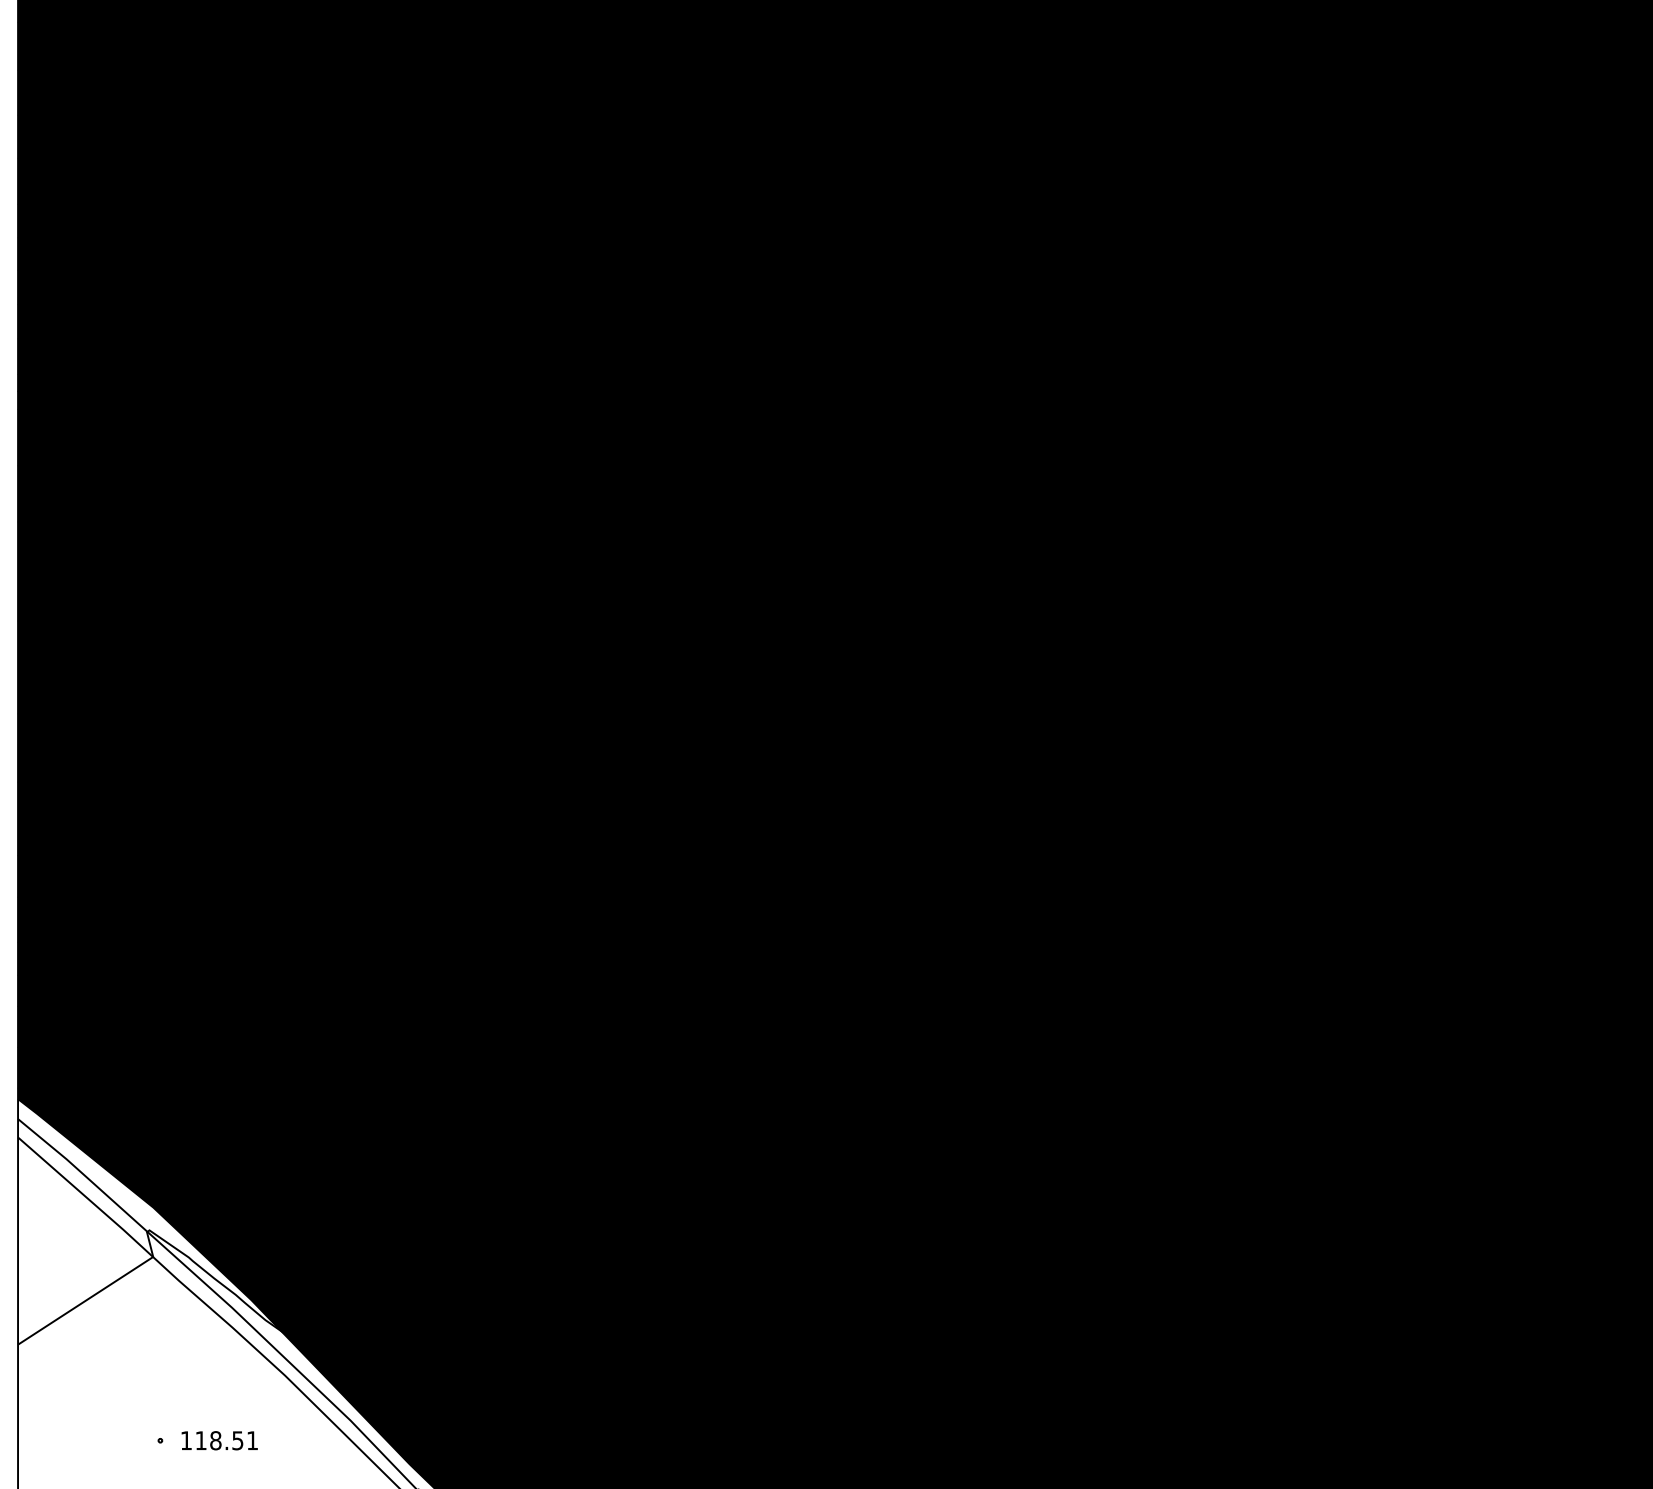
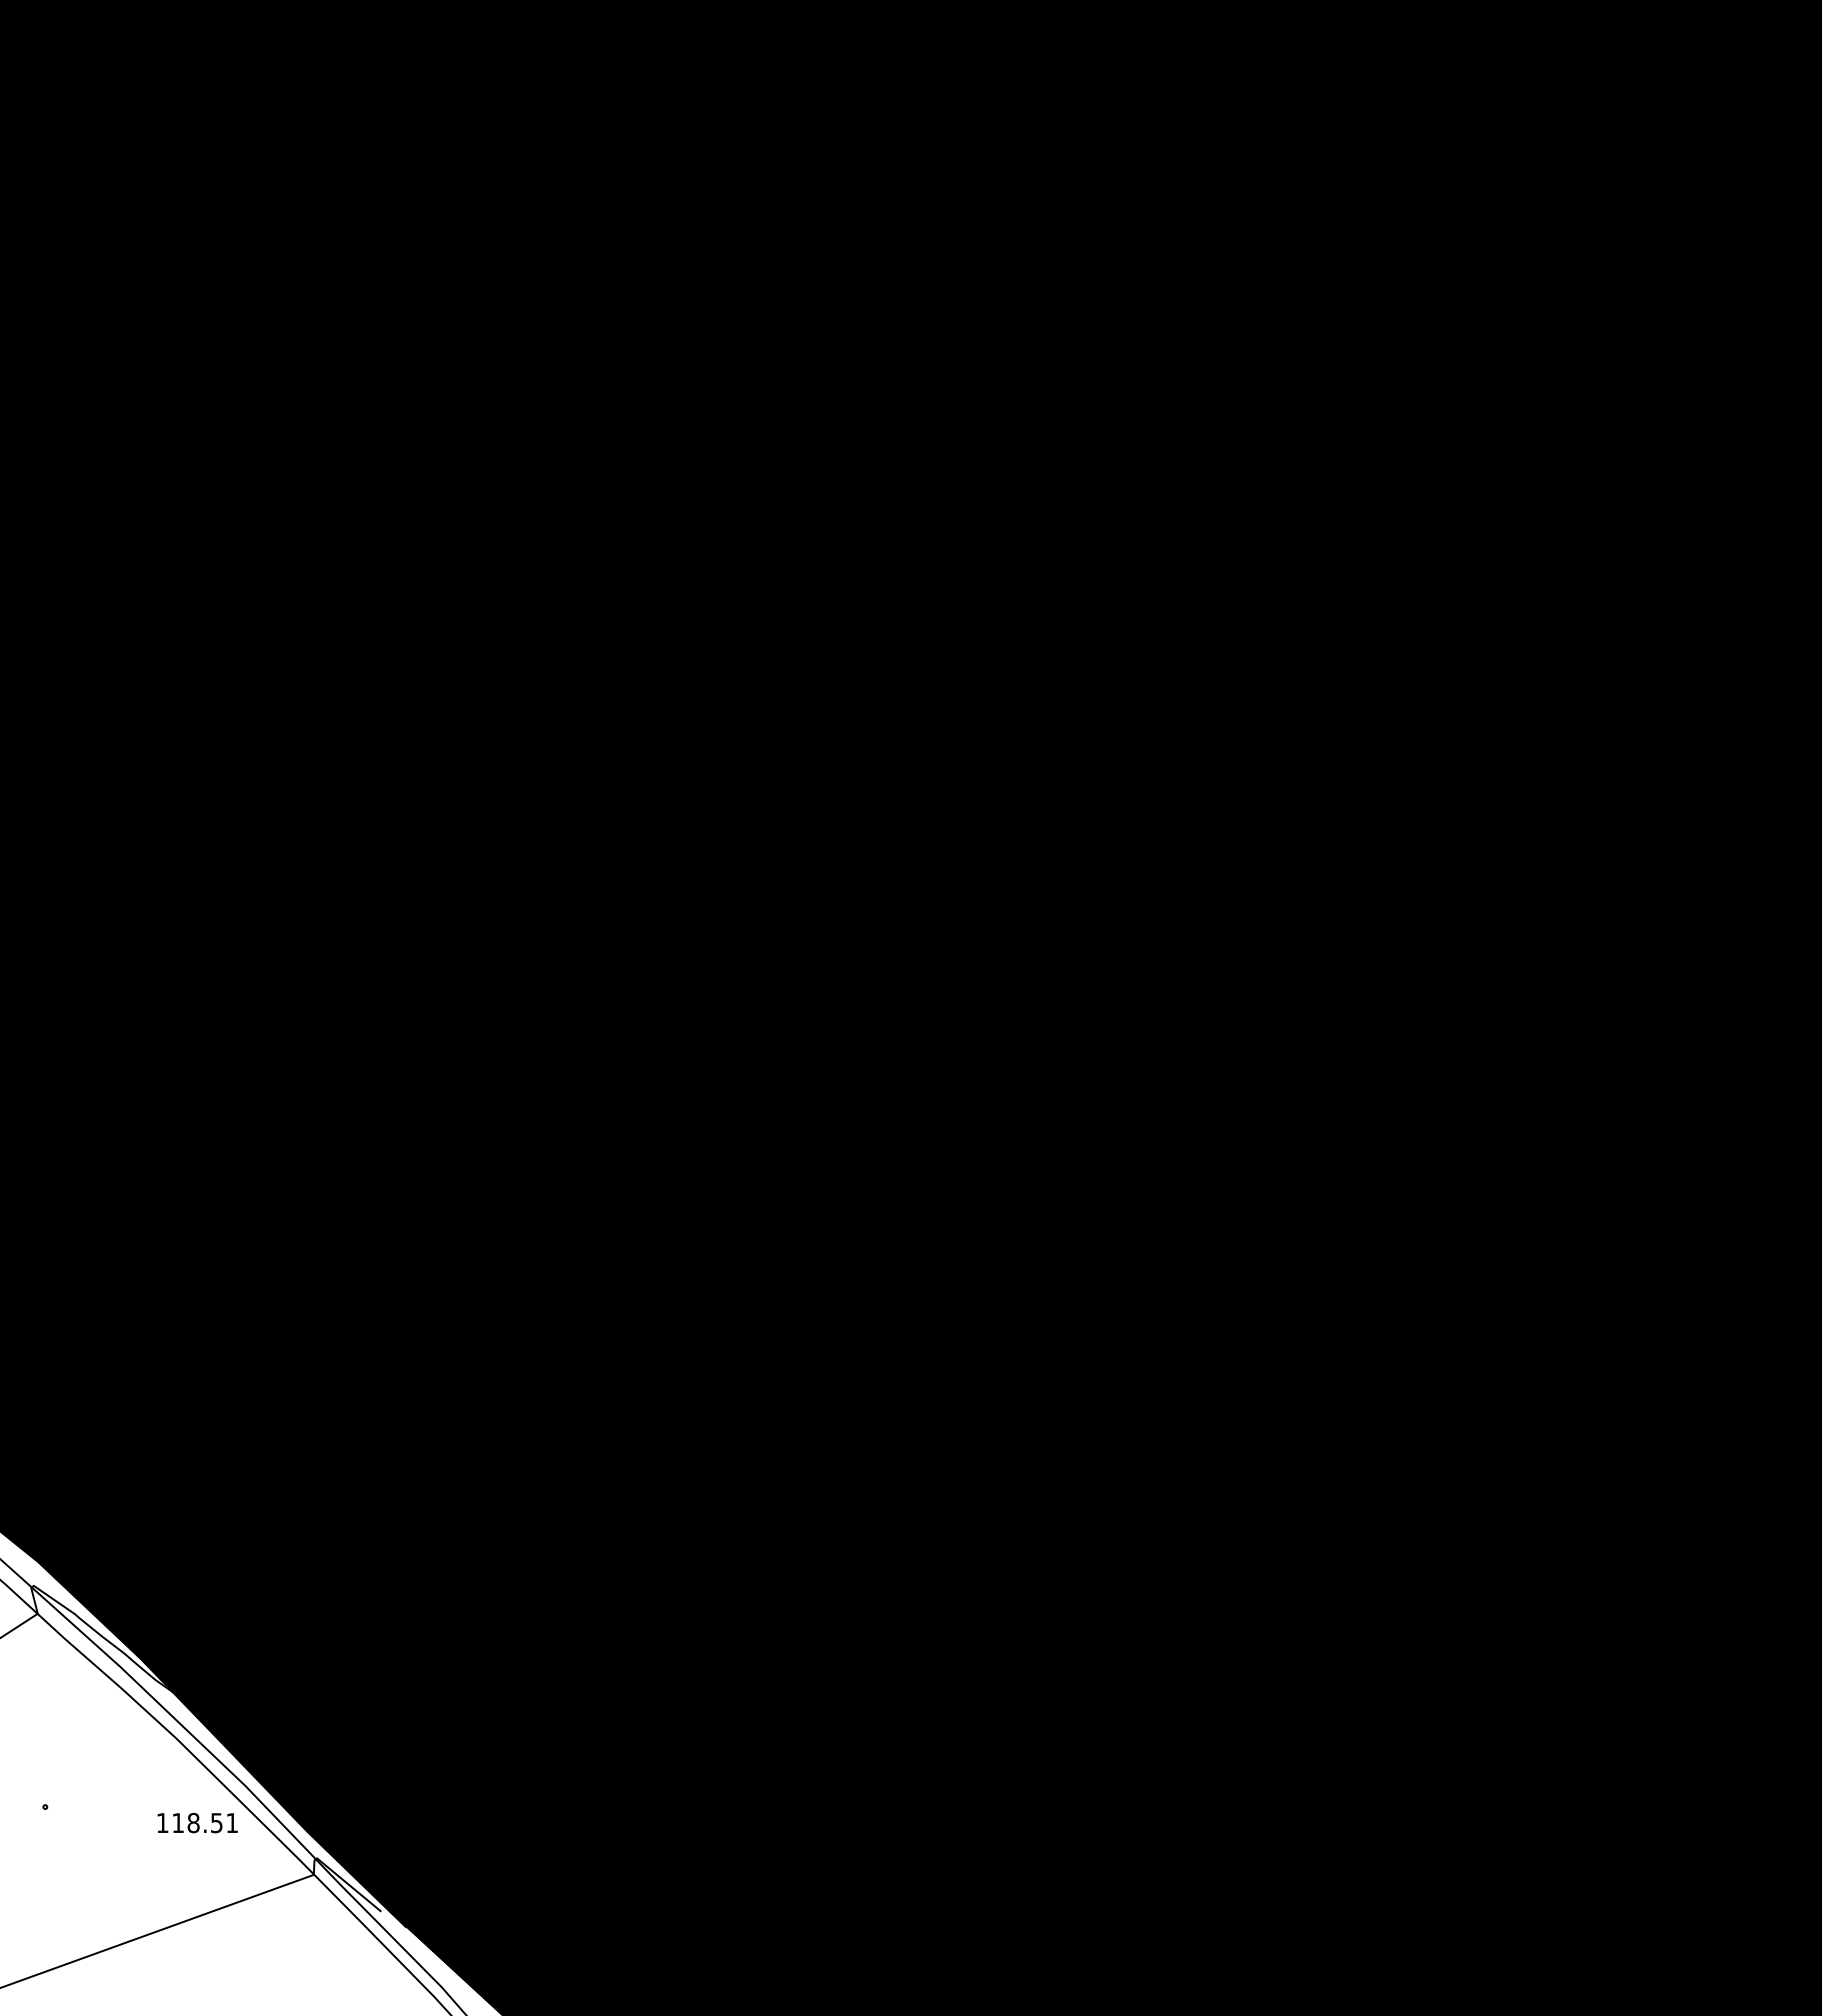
text: (219, 1441) -> (197, 1823), moved

